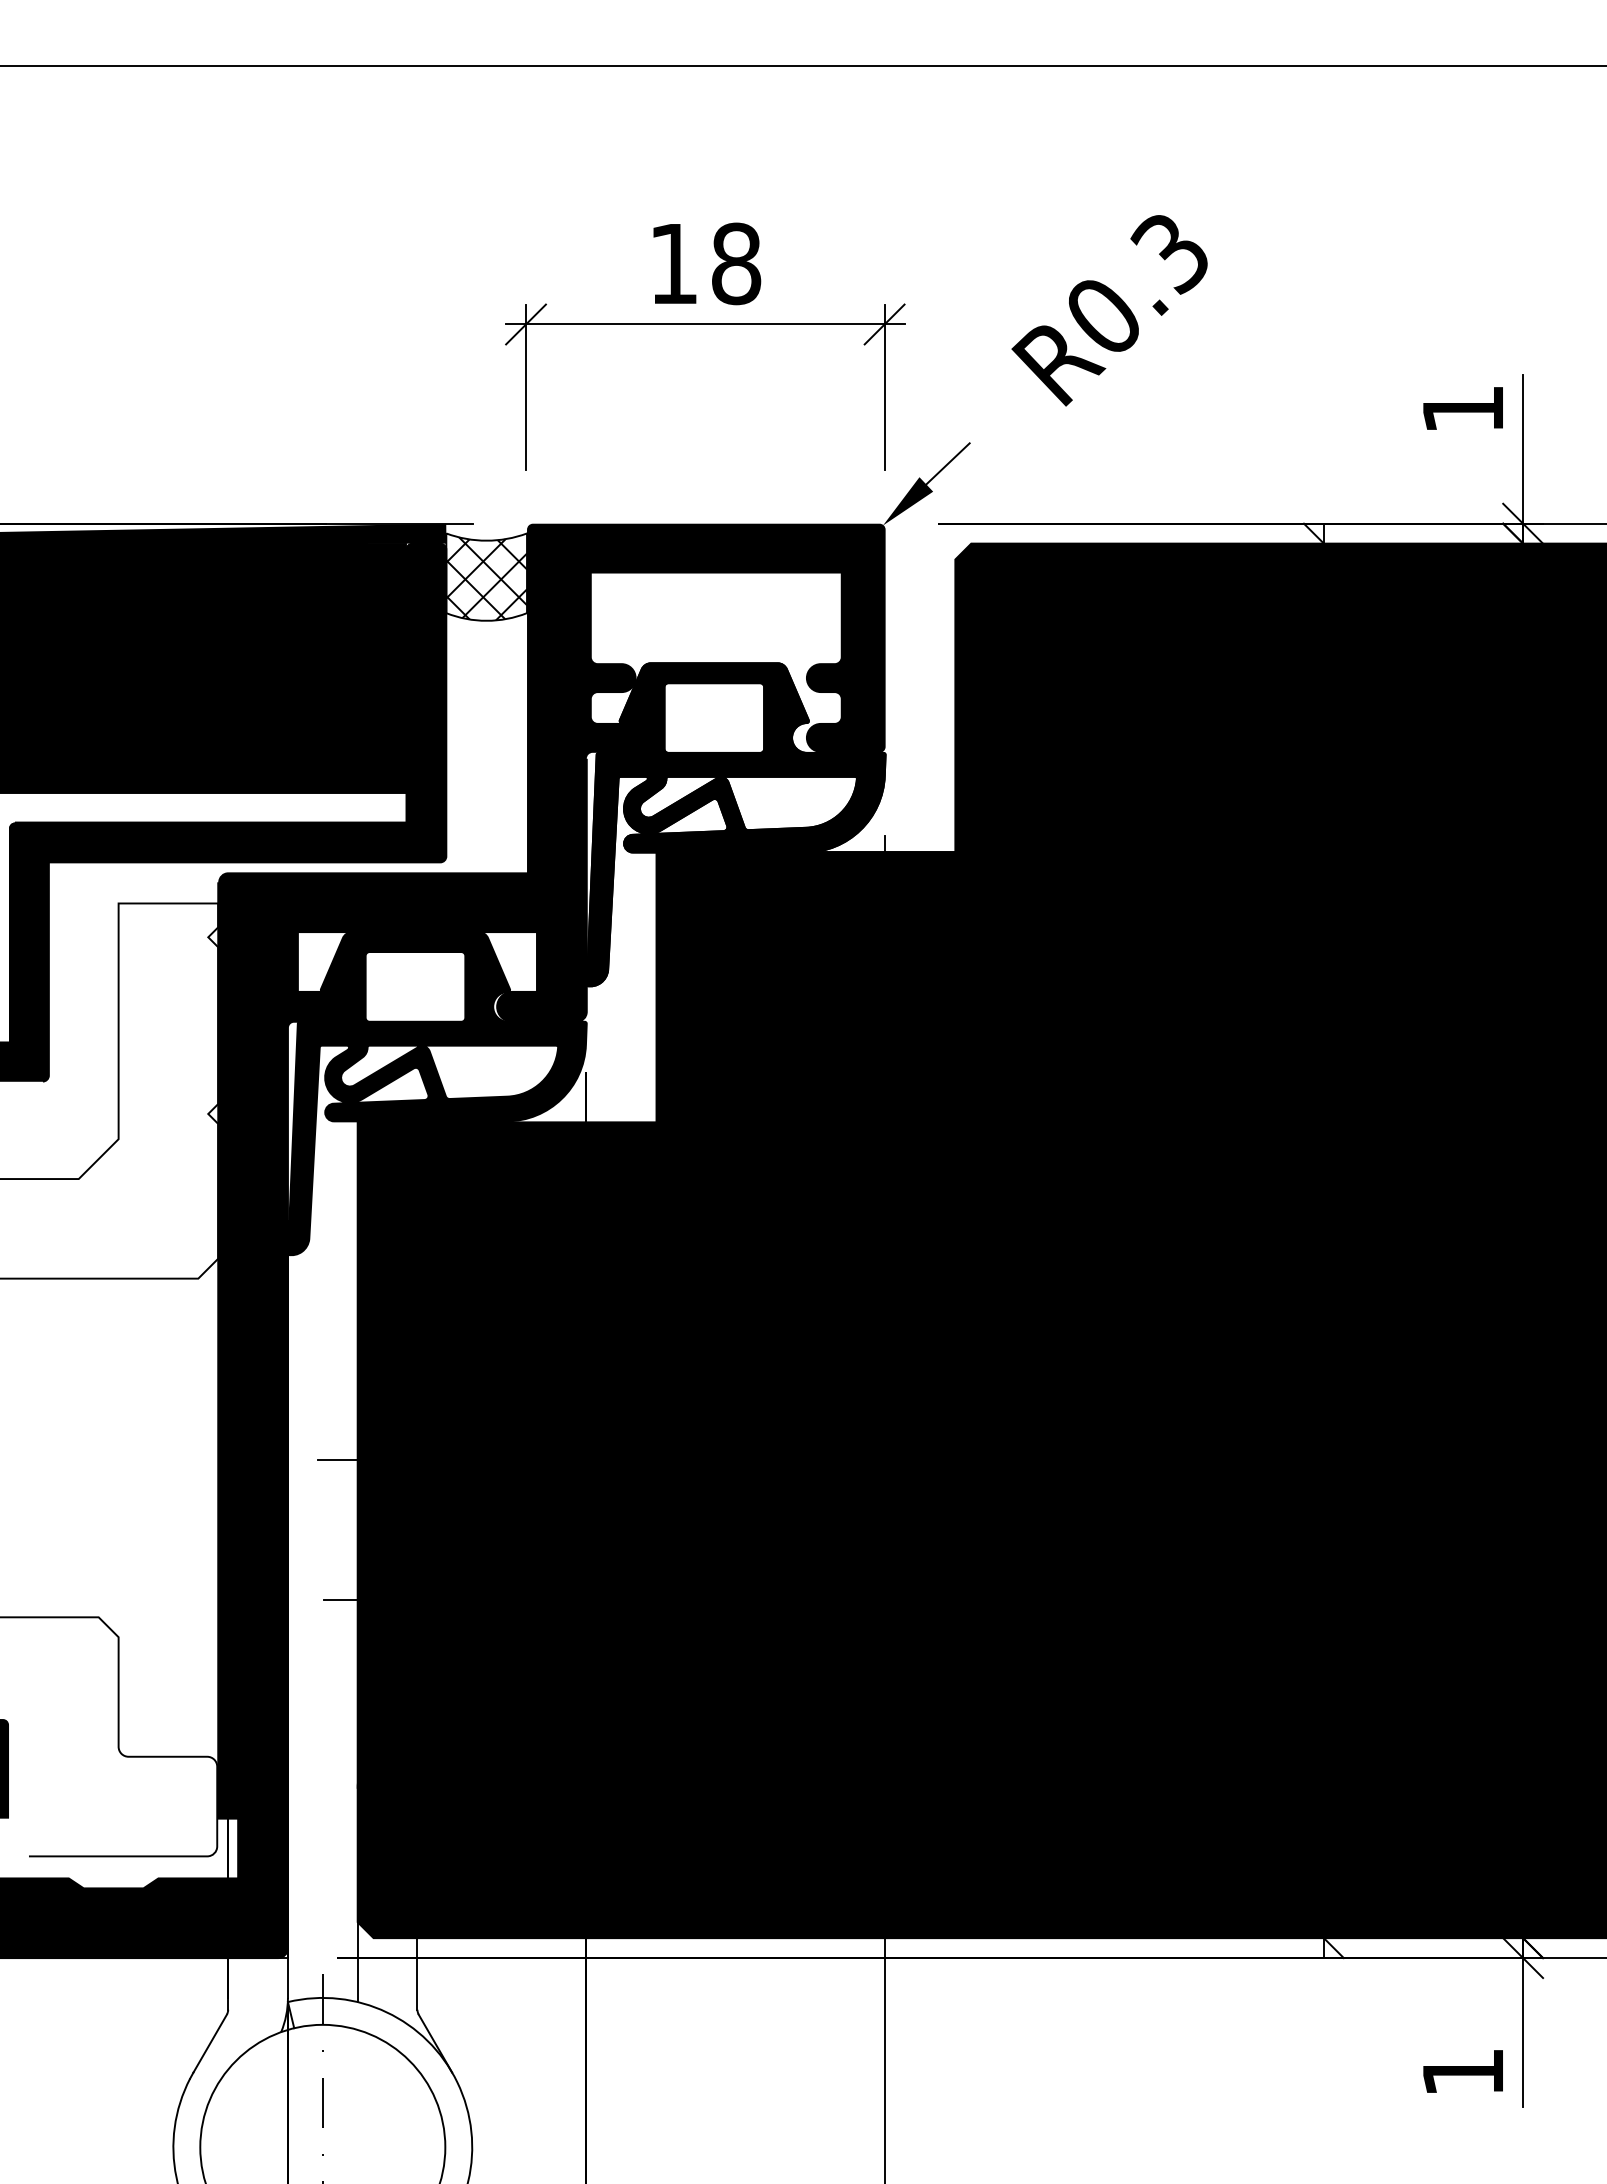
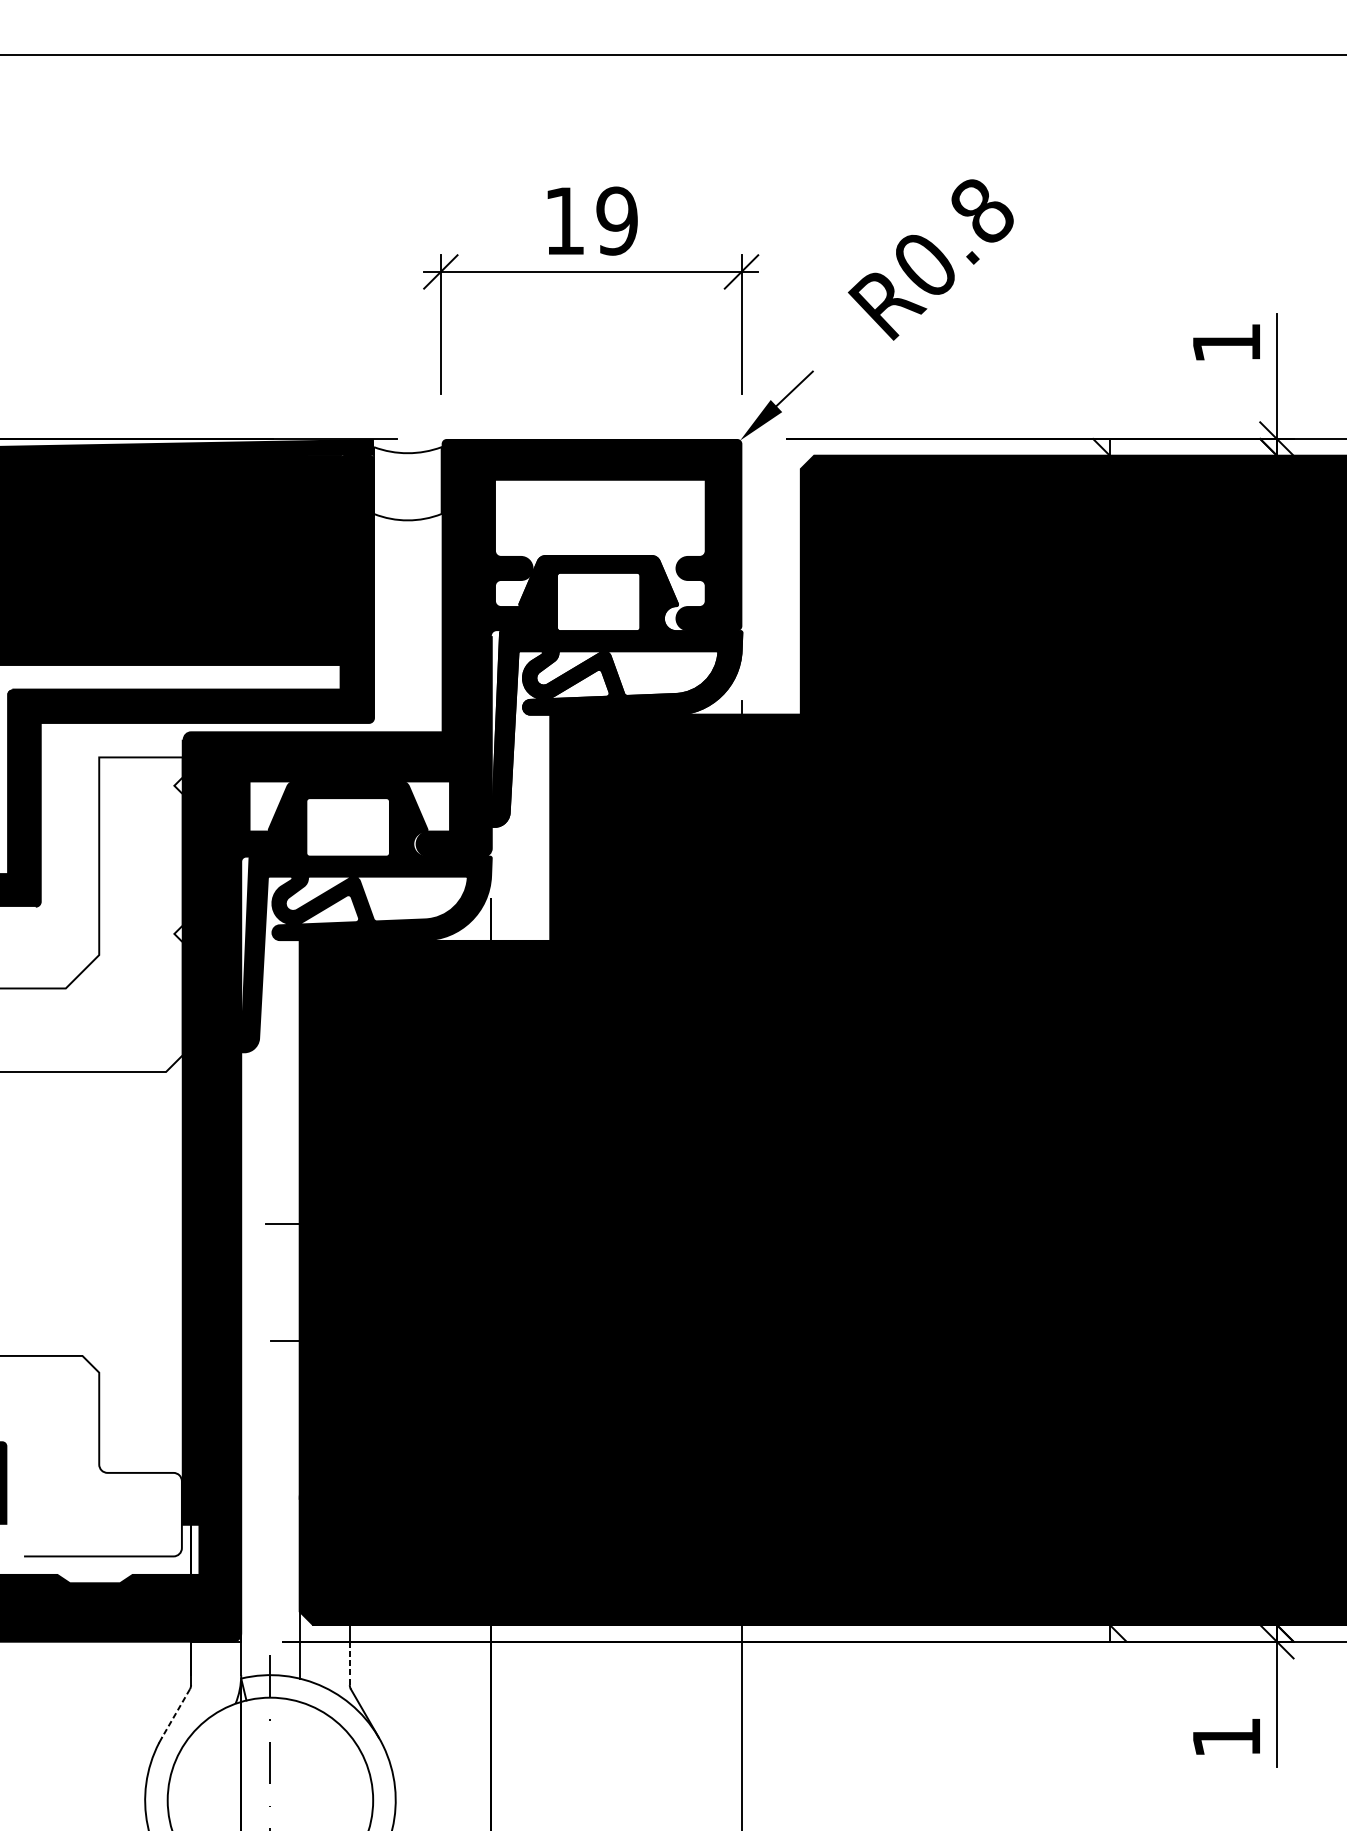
text: (1169, 254) -> (980, 213), R0.3 -> R0.8
text: (736, 263) -> (617, 220), 18 -> 19
hatch: (486, 576) -> (407, 483), removed
line: (417, 1983) -> (349, 1663), solid -> dashed
line: (209, 2044) -> (175, 1714), solid -> dashed

